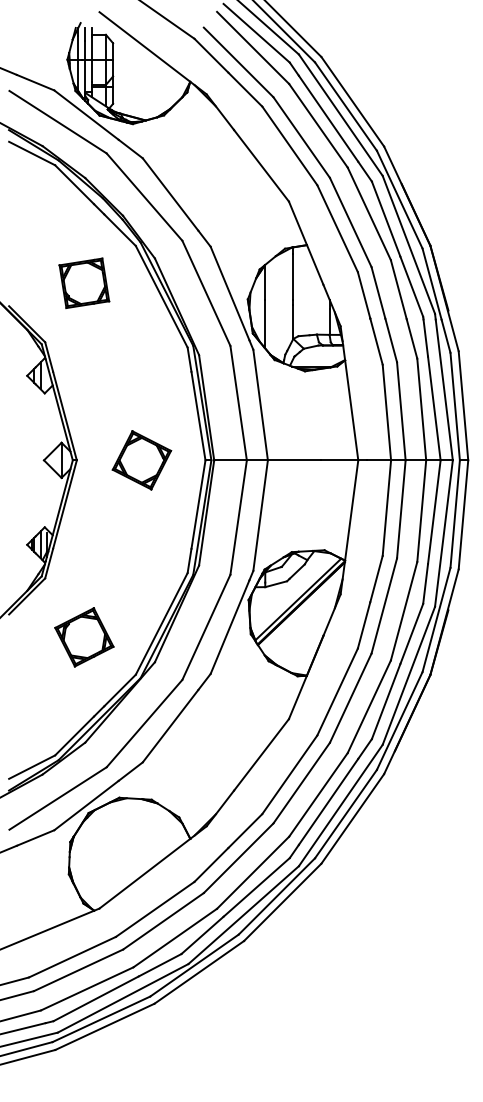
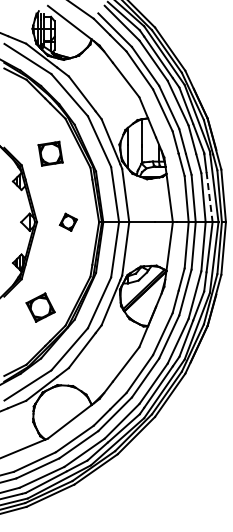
part: (84, 282) -> (50, 153), moved
line: (434, 409) -> (209, 197), solid -> dashed
part: (142, 460) -> (68, 222), size x0.6

